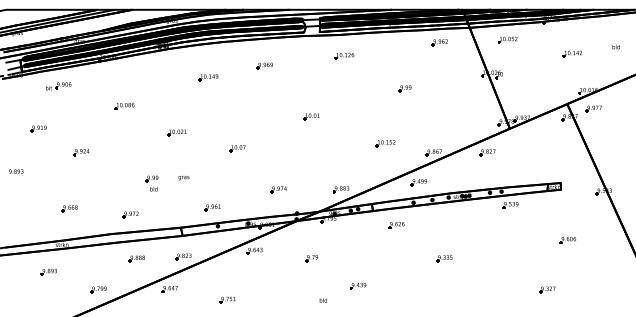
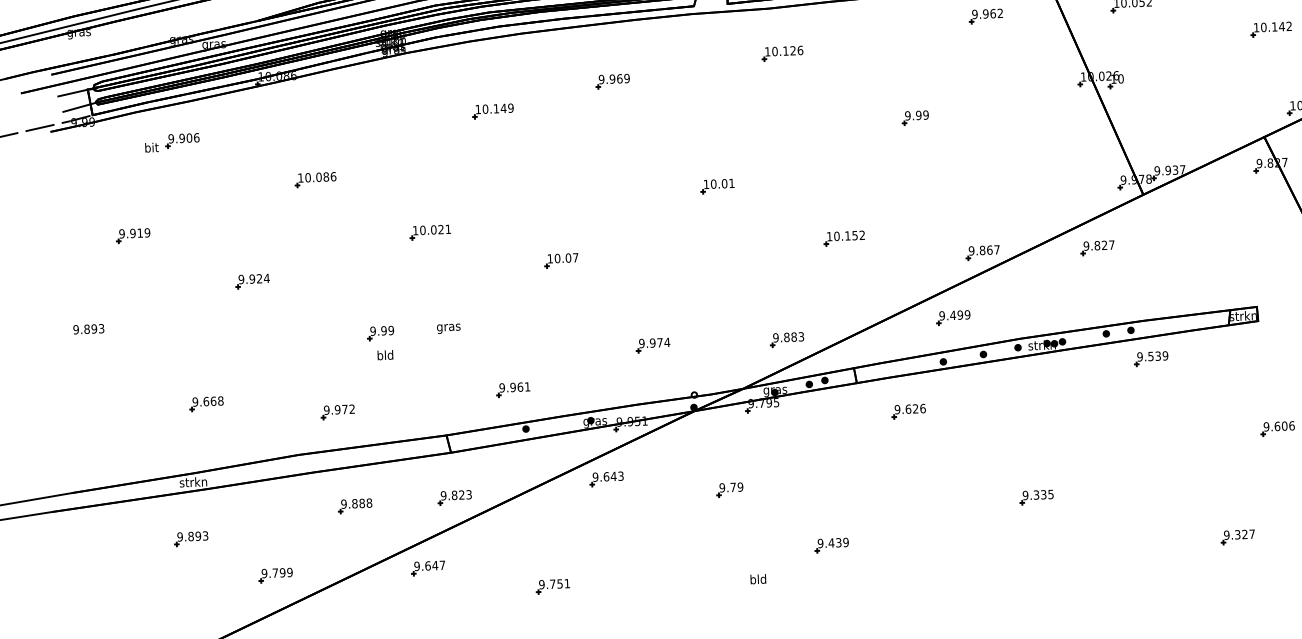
part: (385, 143) -> (843, 238), moved
part: (81, 152) -> (252, 281), moved
part: (444, 258) -> (1036, 497), moved
part: (48, 271) -> (189, 537), moved

